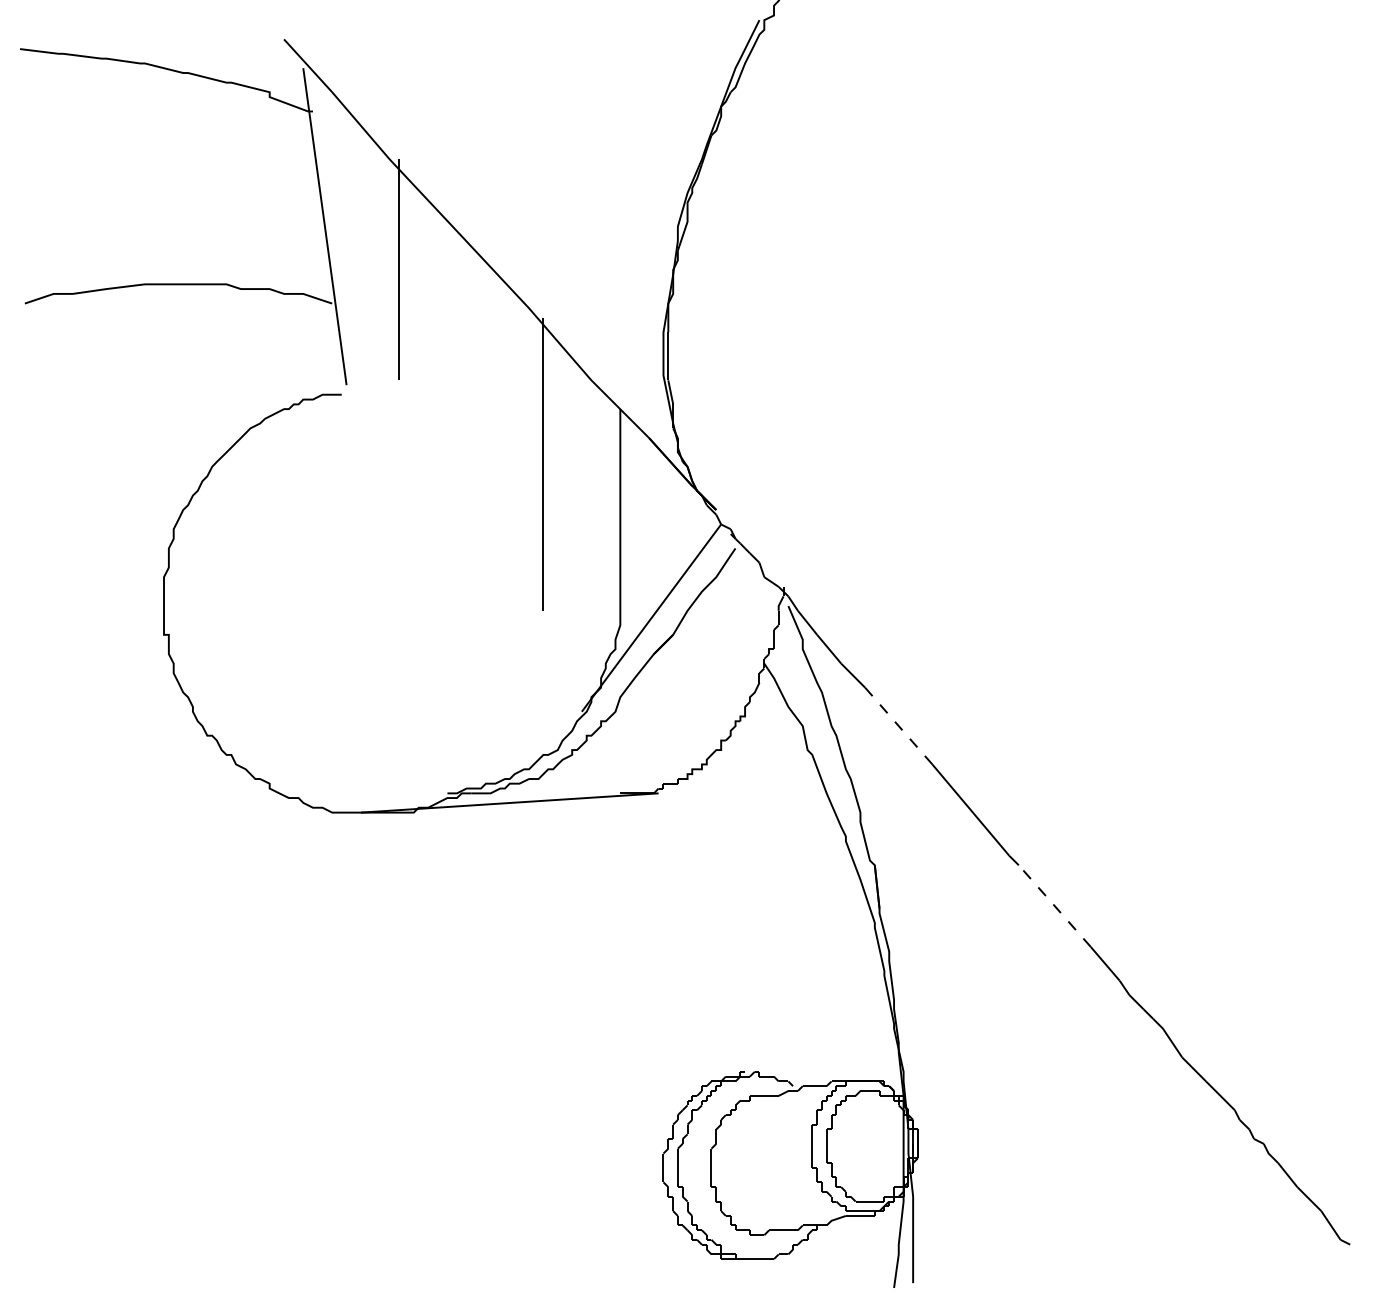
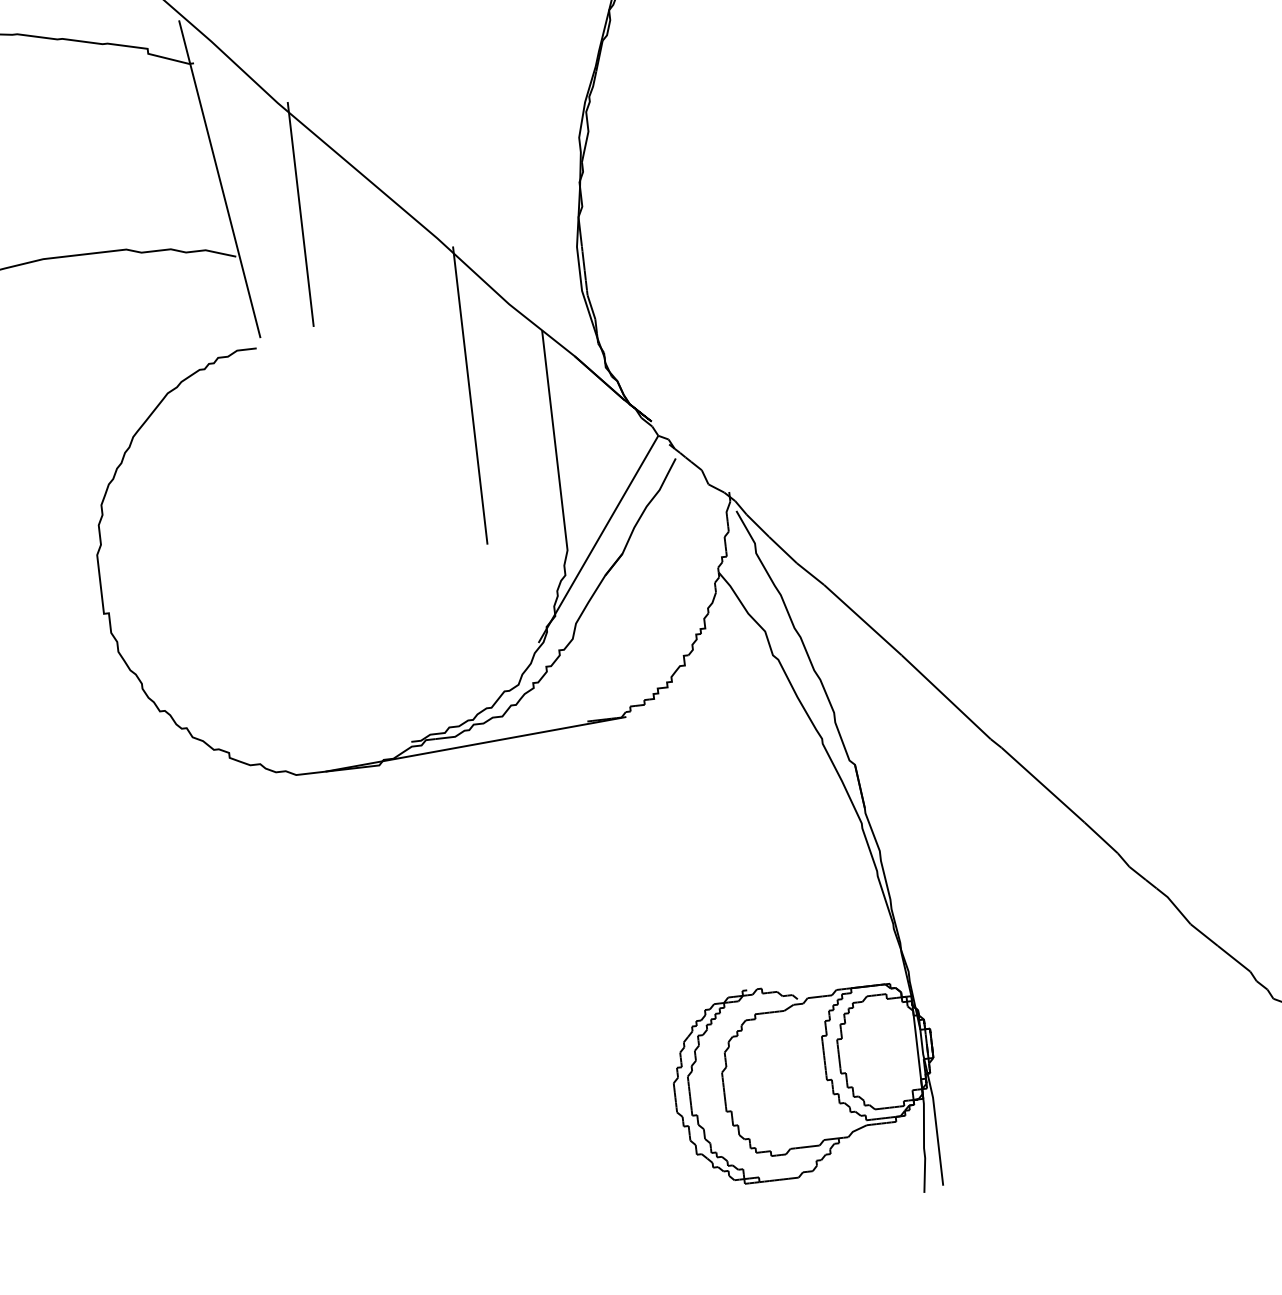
line: (898, 725) -> (862, 619), dashed -> solid
line: (1054, 905) -> (1042, 784), dashed -> solid

